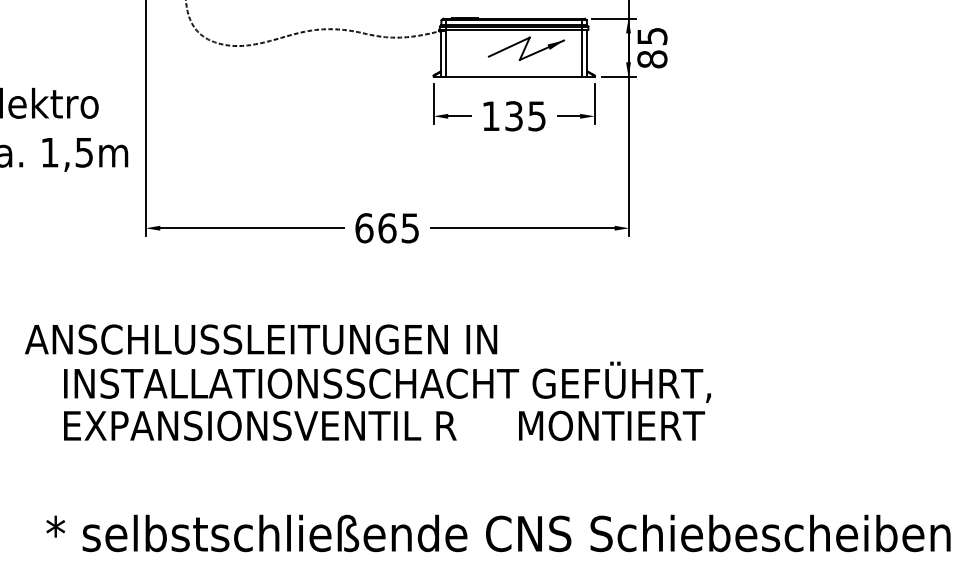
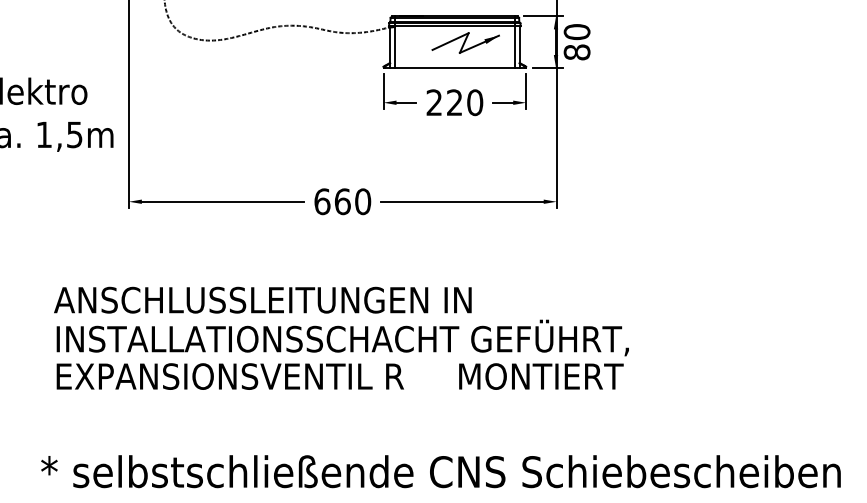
text: (652, 36) -> (577, 32), 85 -> 80
text: (514, 116) -> (455, 102), 135 -> 220
text: (410, 228) -> (363, 201), 665 -> 660
text: (261, 339) -> (263, 300), moved

